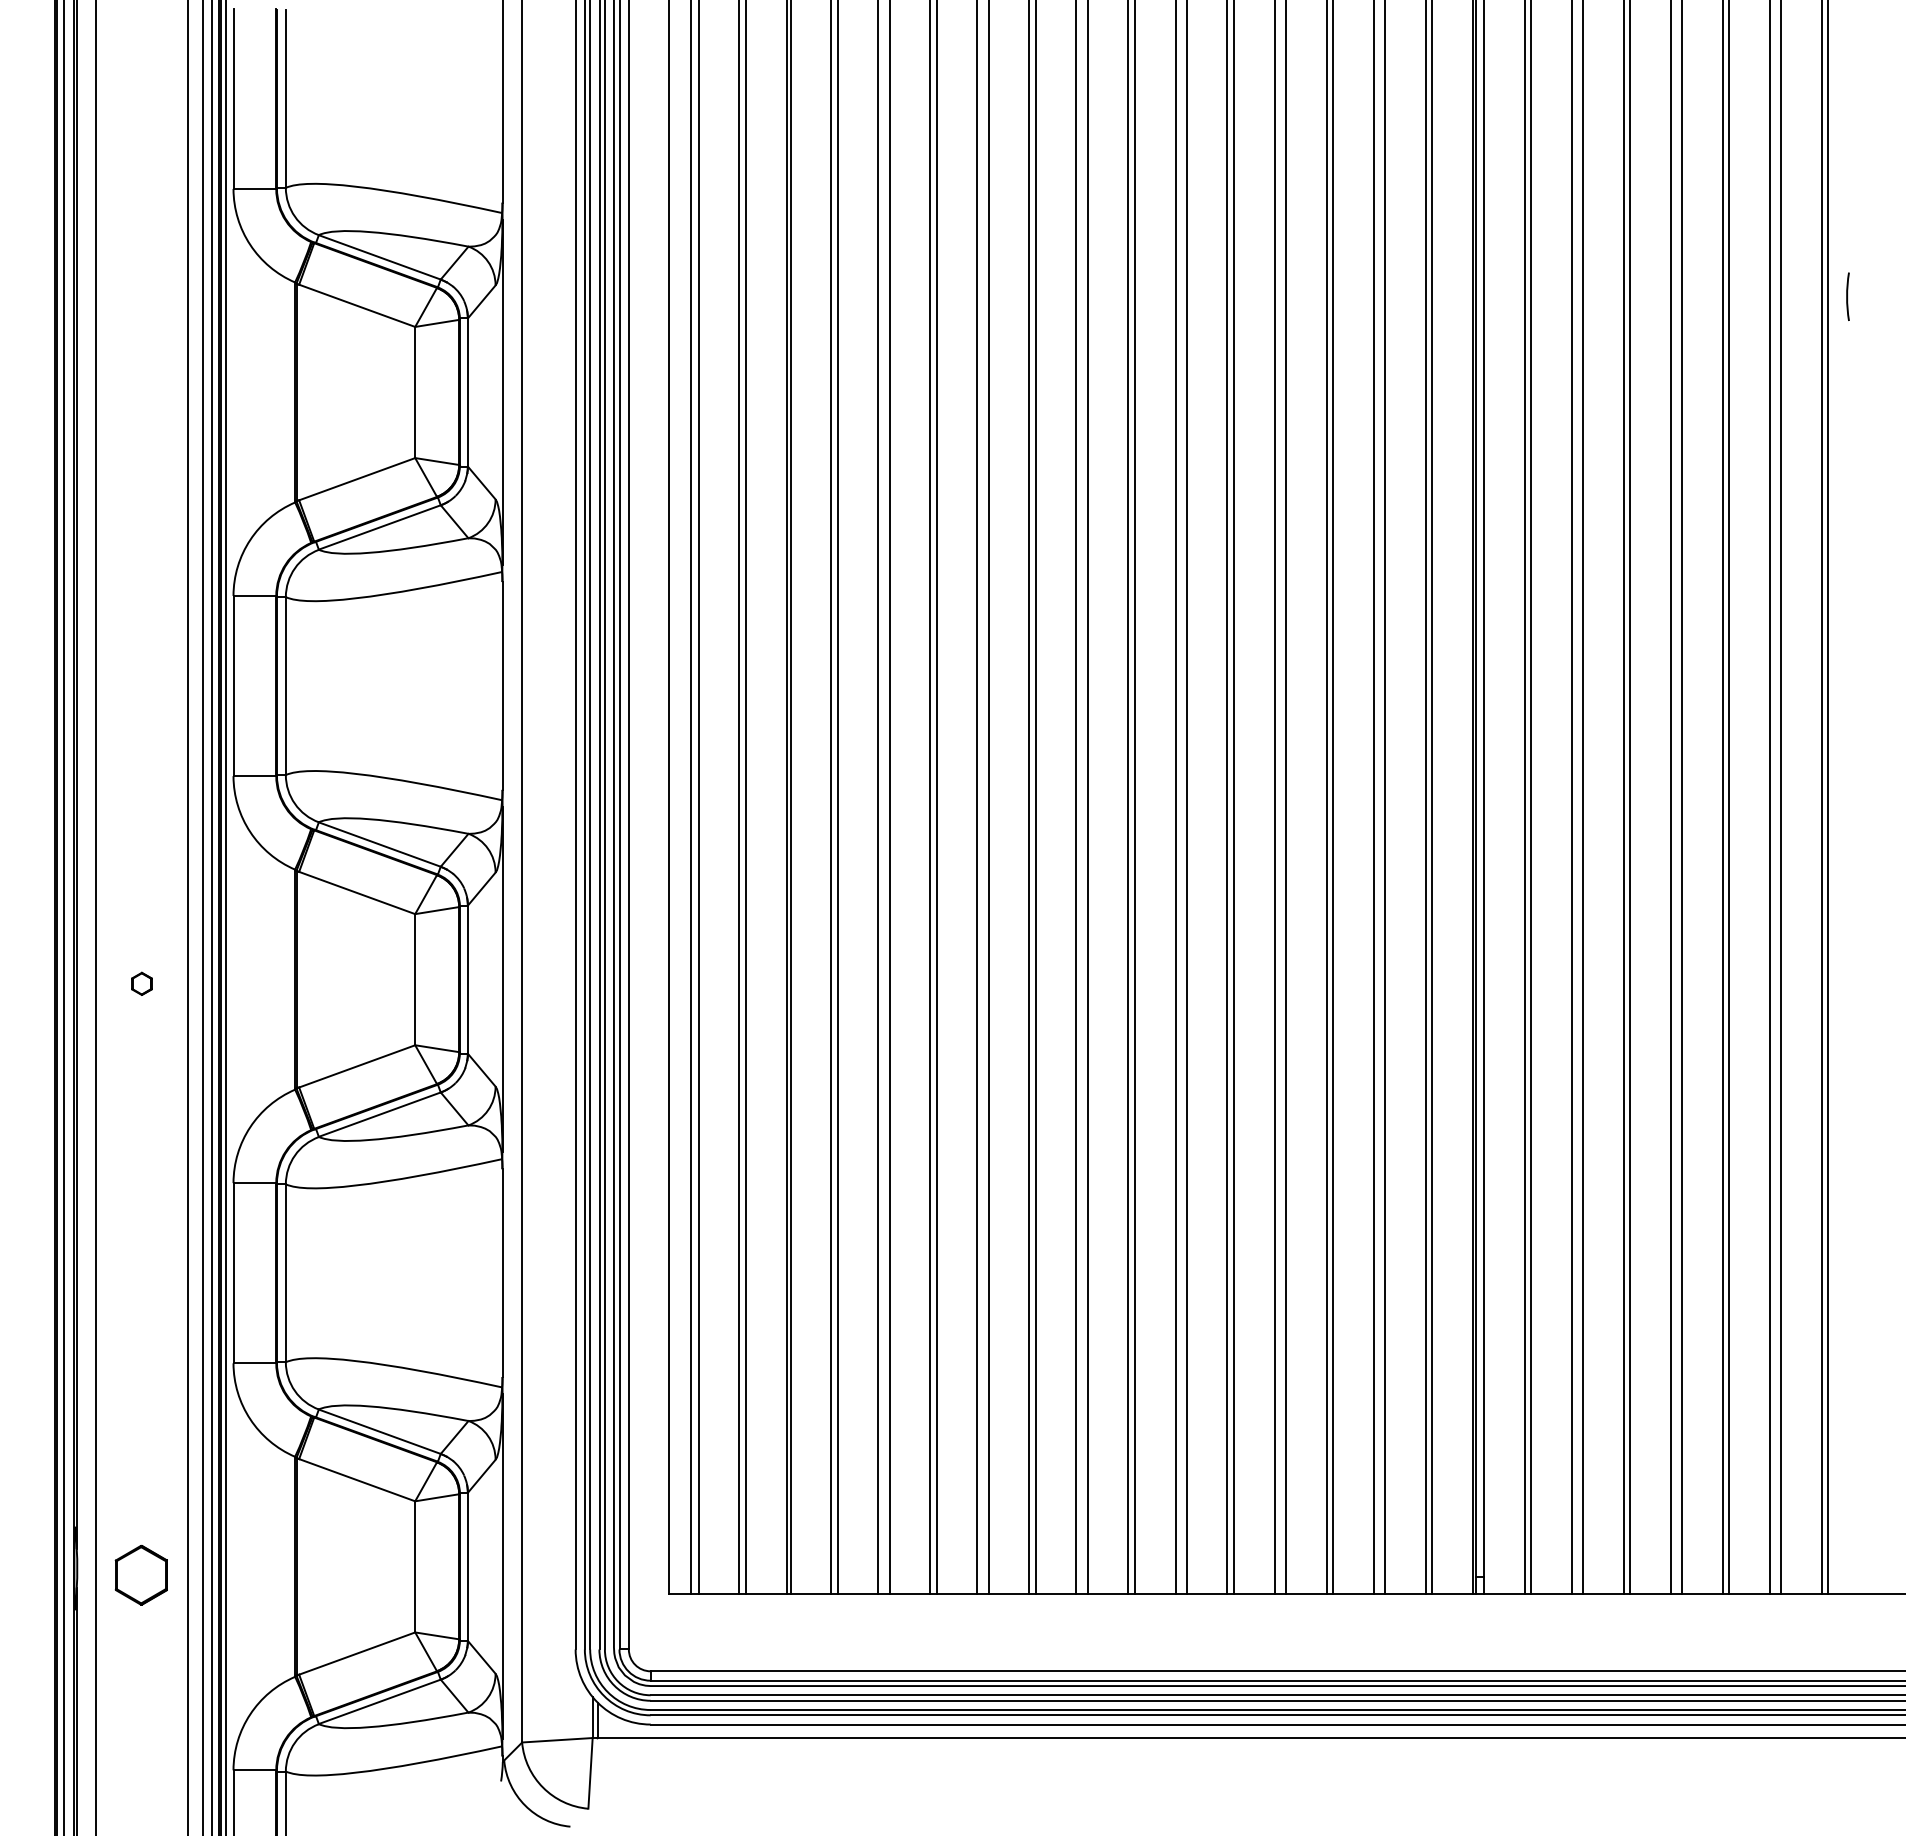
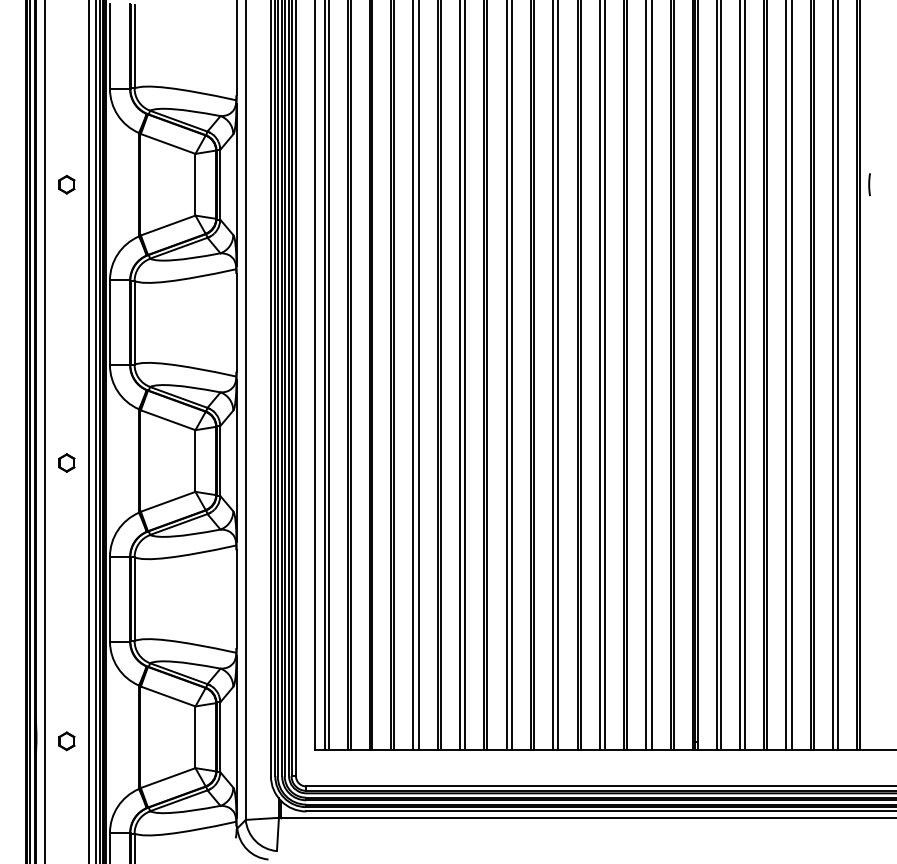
line: (1847, 296) -> (869, 184), moved
part: (141, 391) -> (66, 184), added
part: (141, 982) -> (66, 462), size x1.67
part: (141, 1575) -> (66, 741), size x0.62

